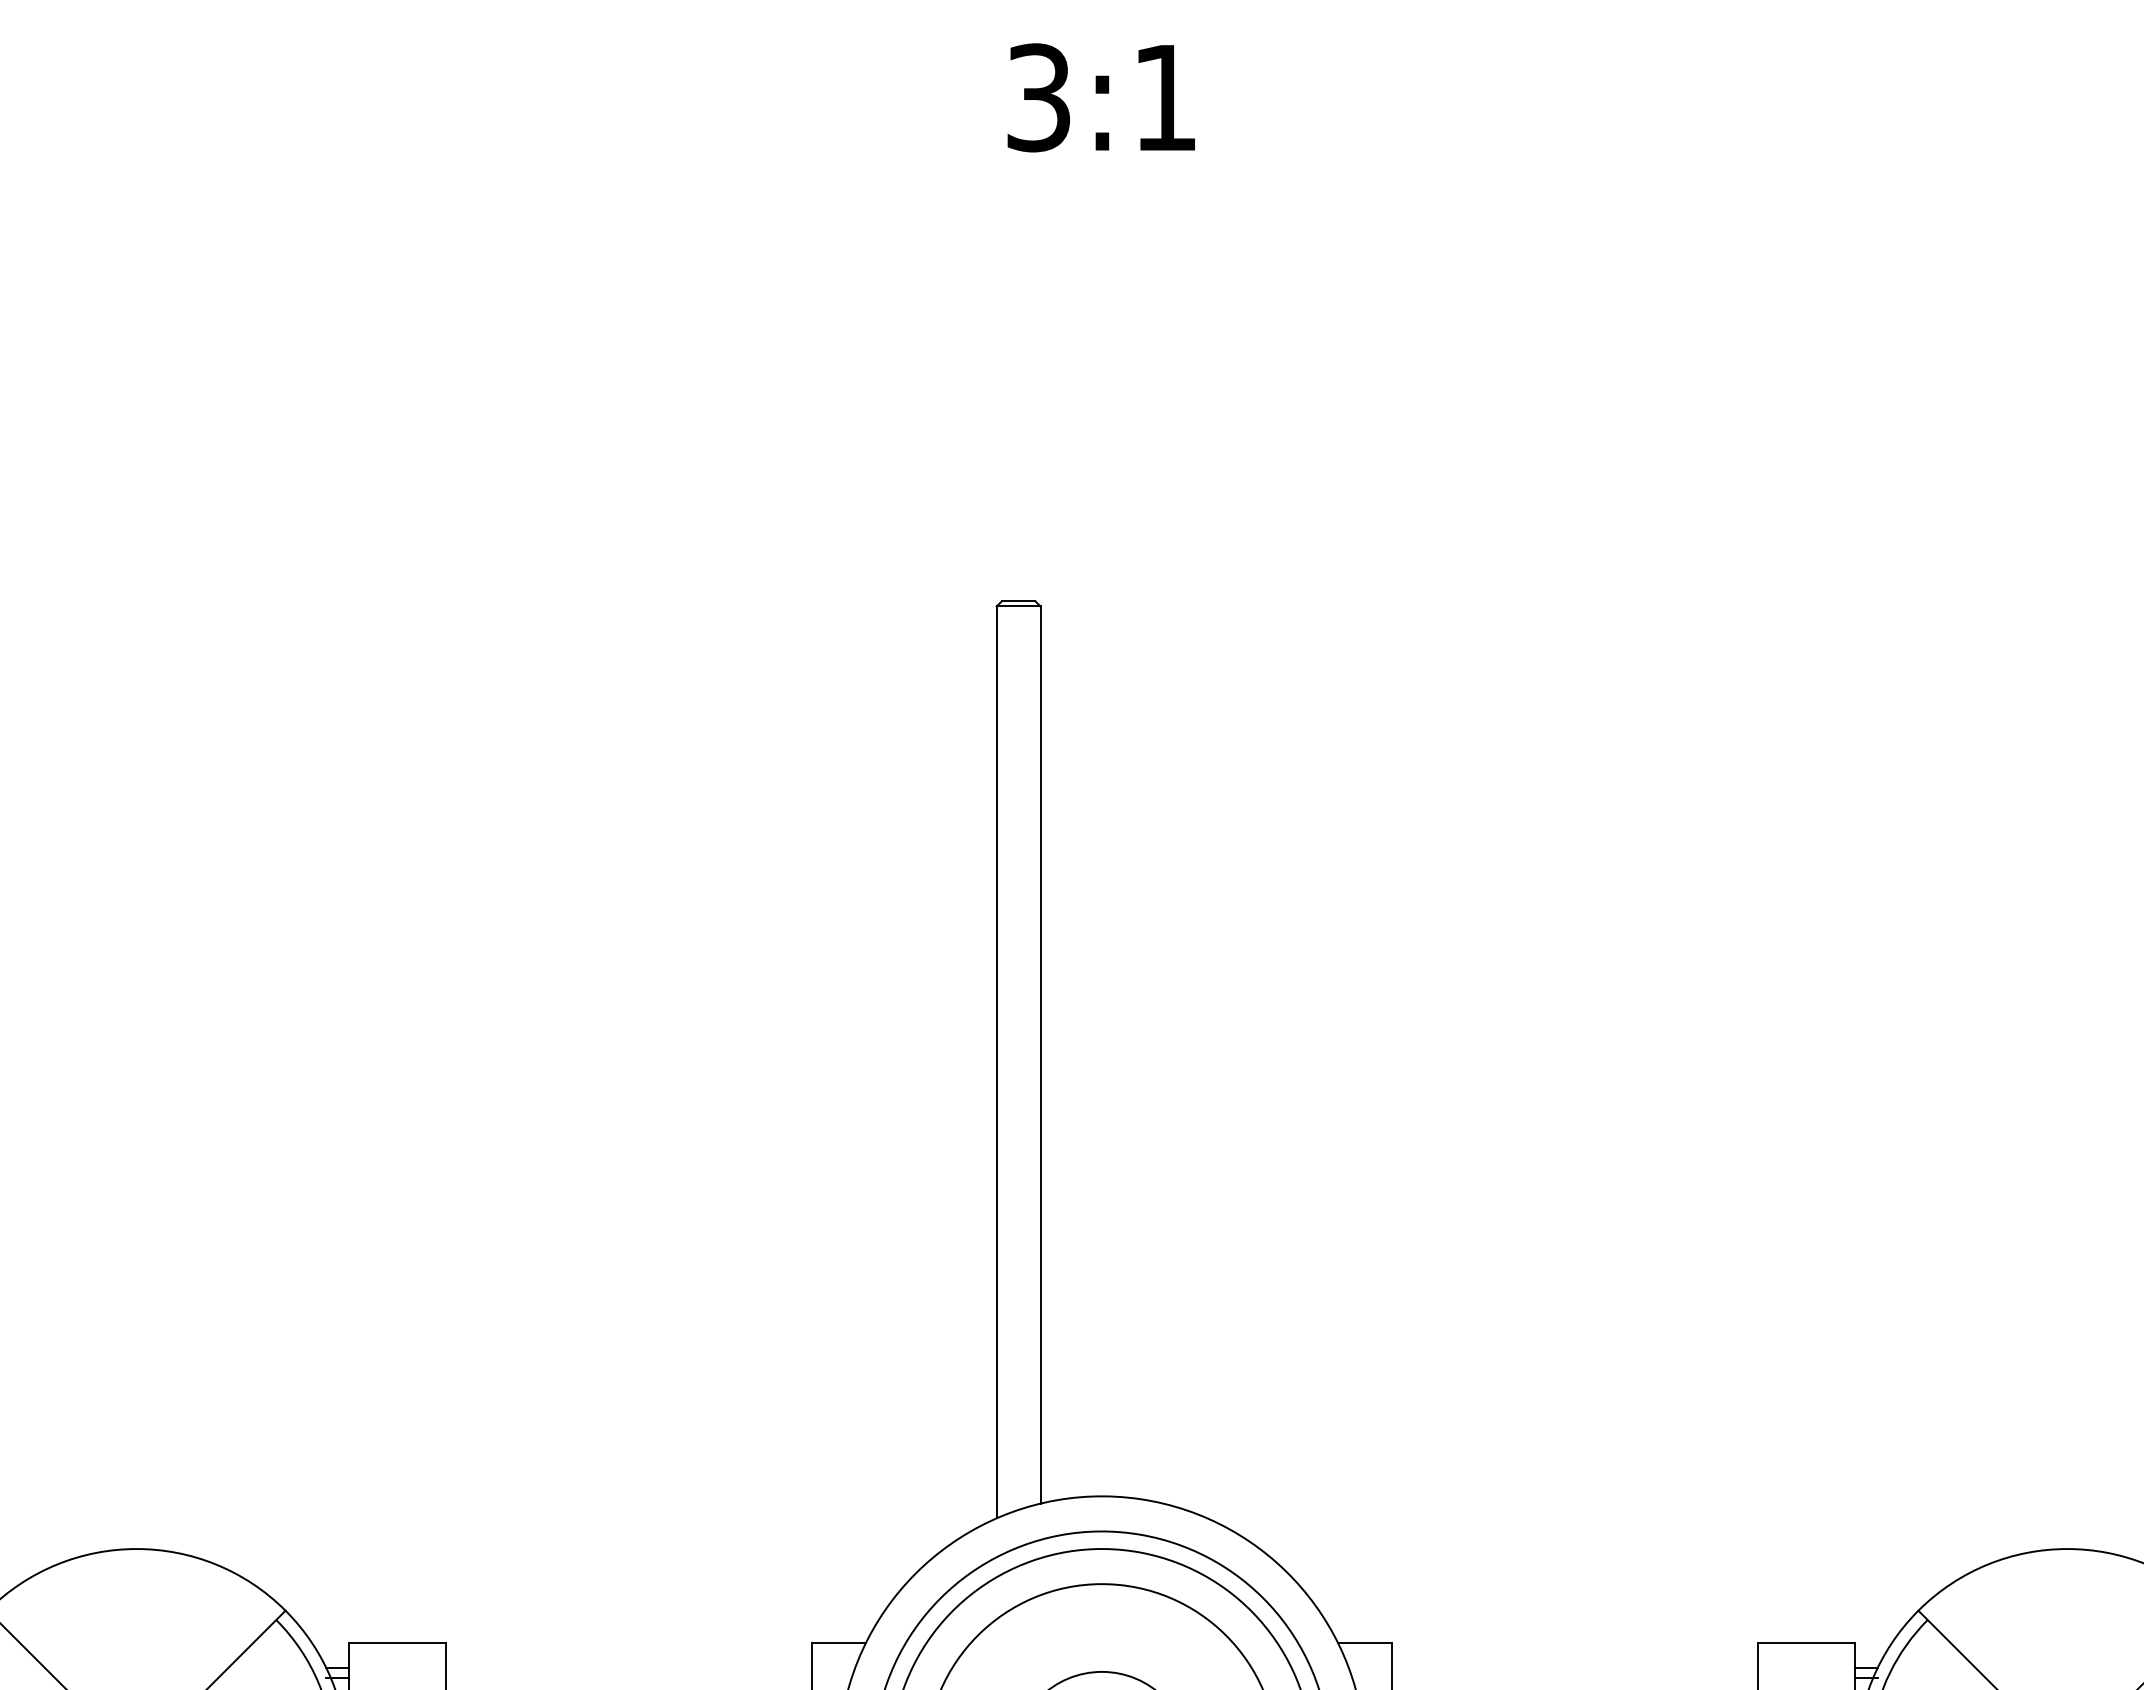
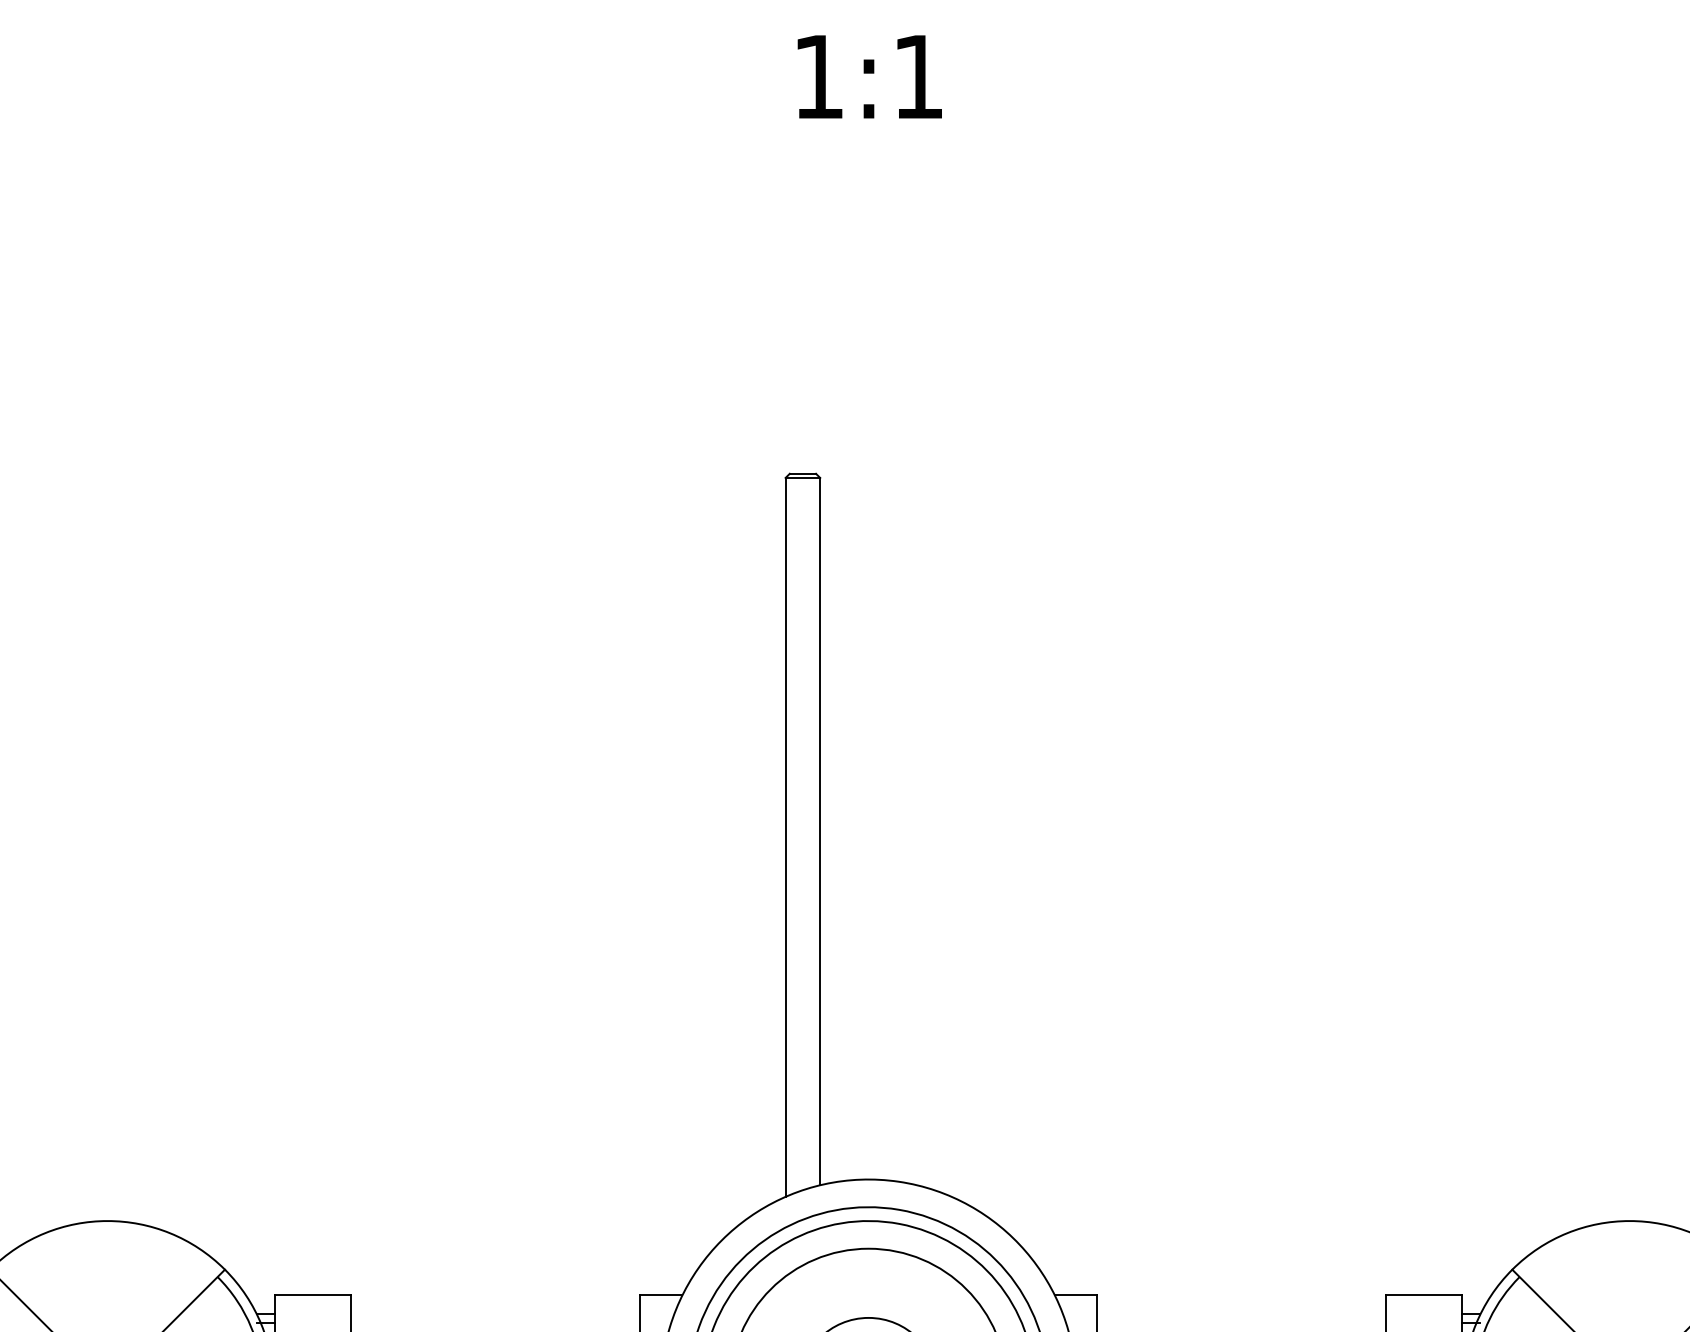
text: (1038, 97) -> (818, 76), 3:1 -> 1:1

